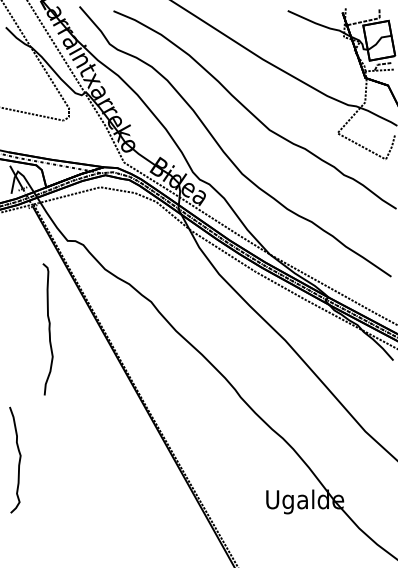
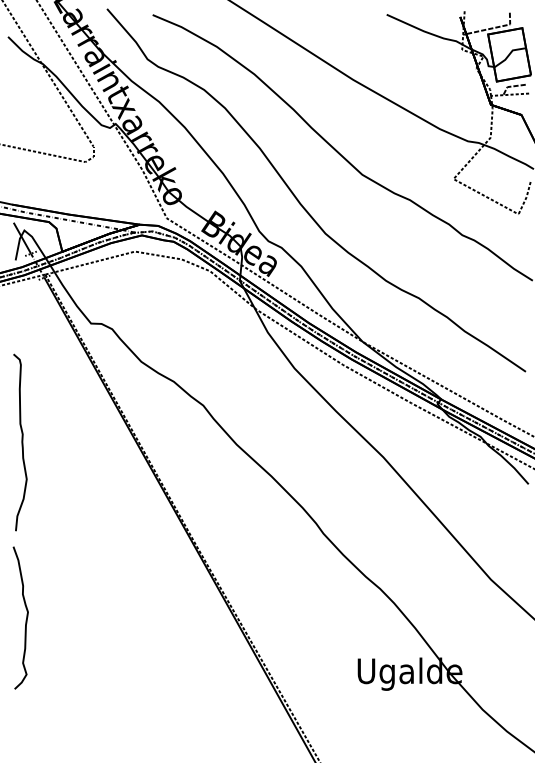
curve: (48, 329) -> (21, 442), moved

